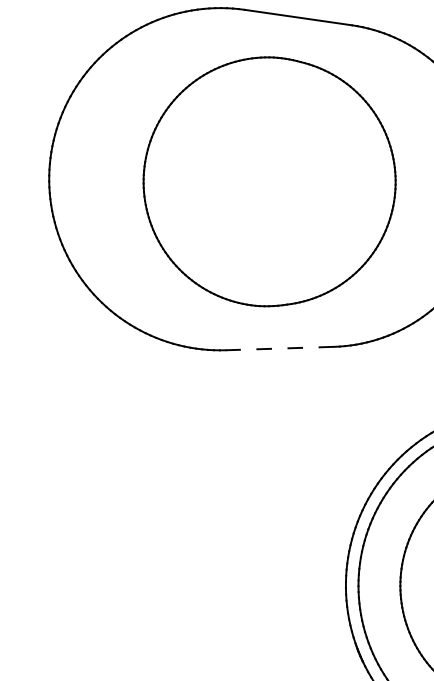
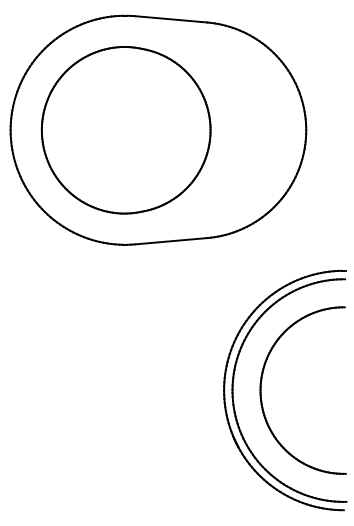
part: (268, 182) -> (125, 130), moved
line: (278, 348) -> (170, 241), dashed -> solid

